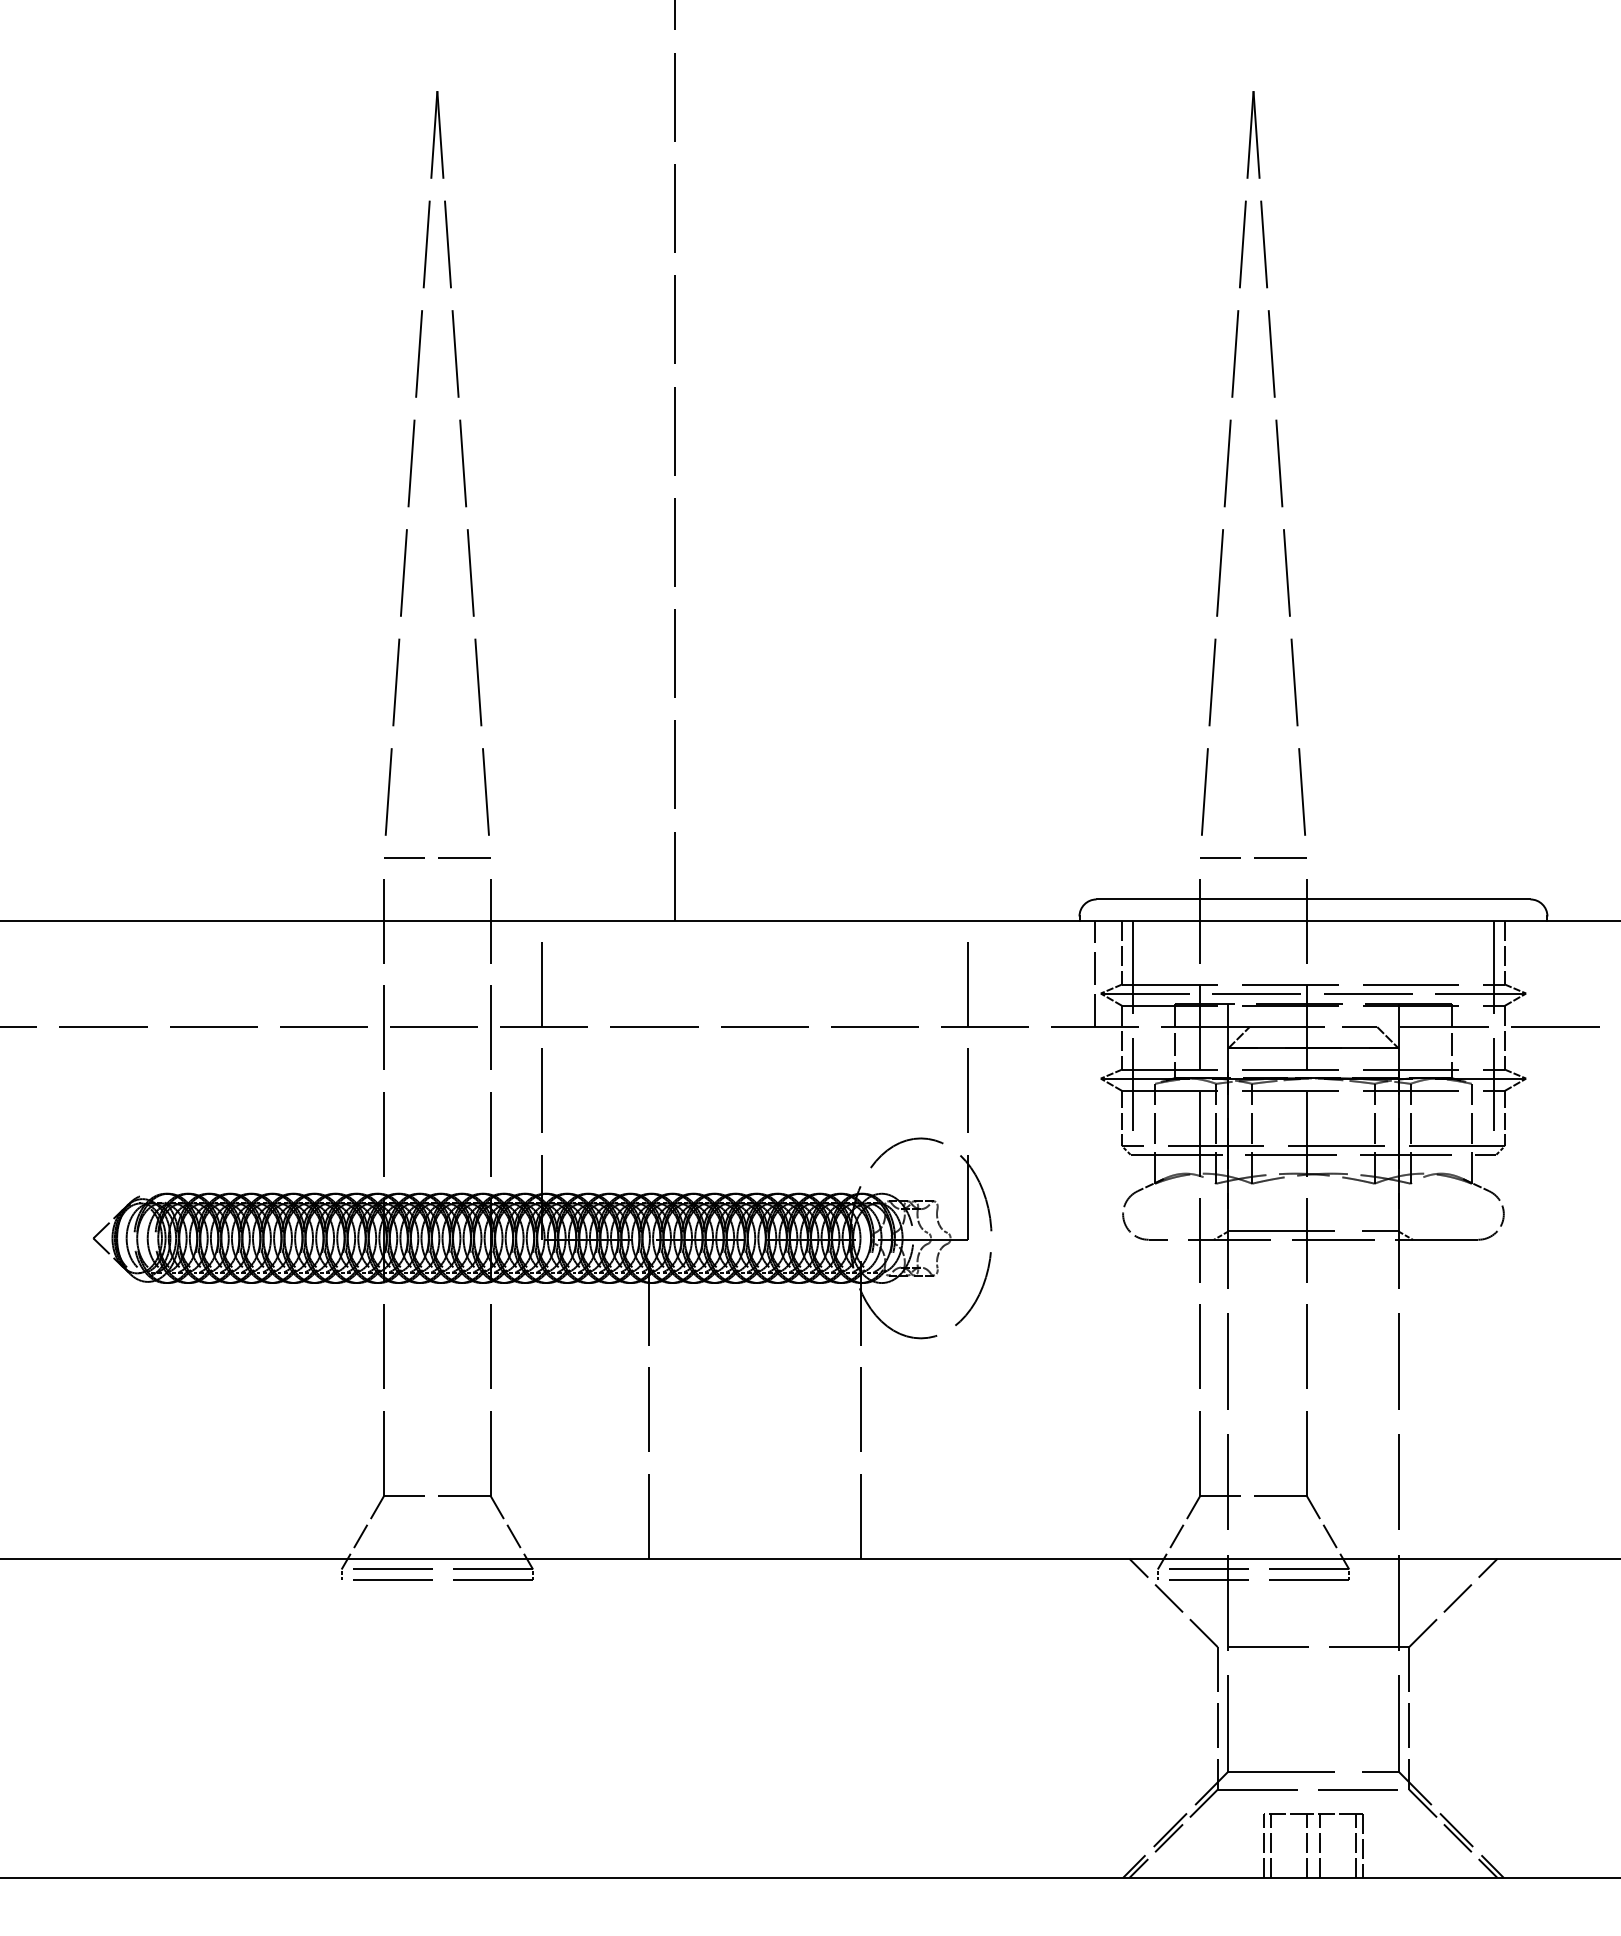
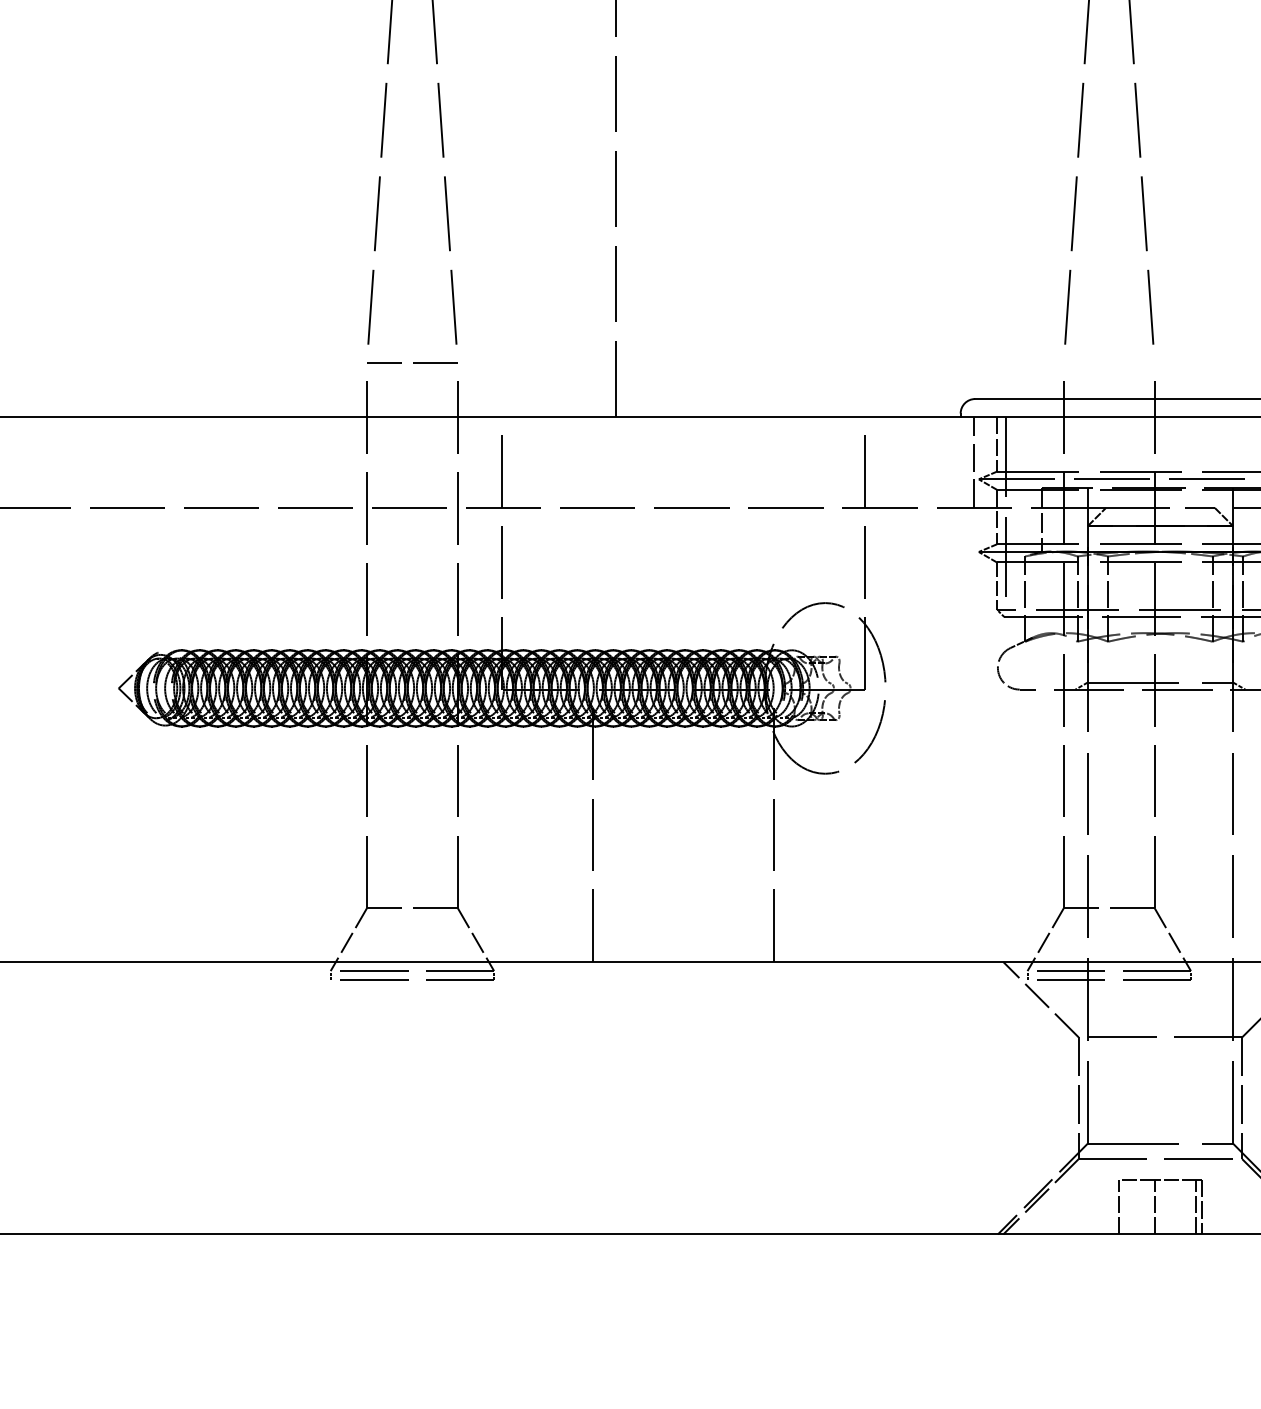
line: (1253, 857) -> (1109, 363), removed
line: (1271, 1845) -> (1124, 1206), removed
line: (1320, 1845) -> (1166, 1206), removed

